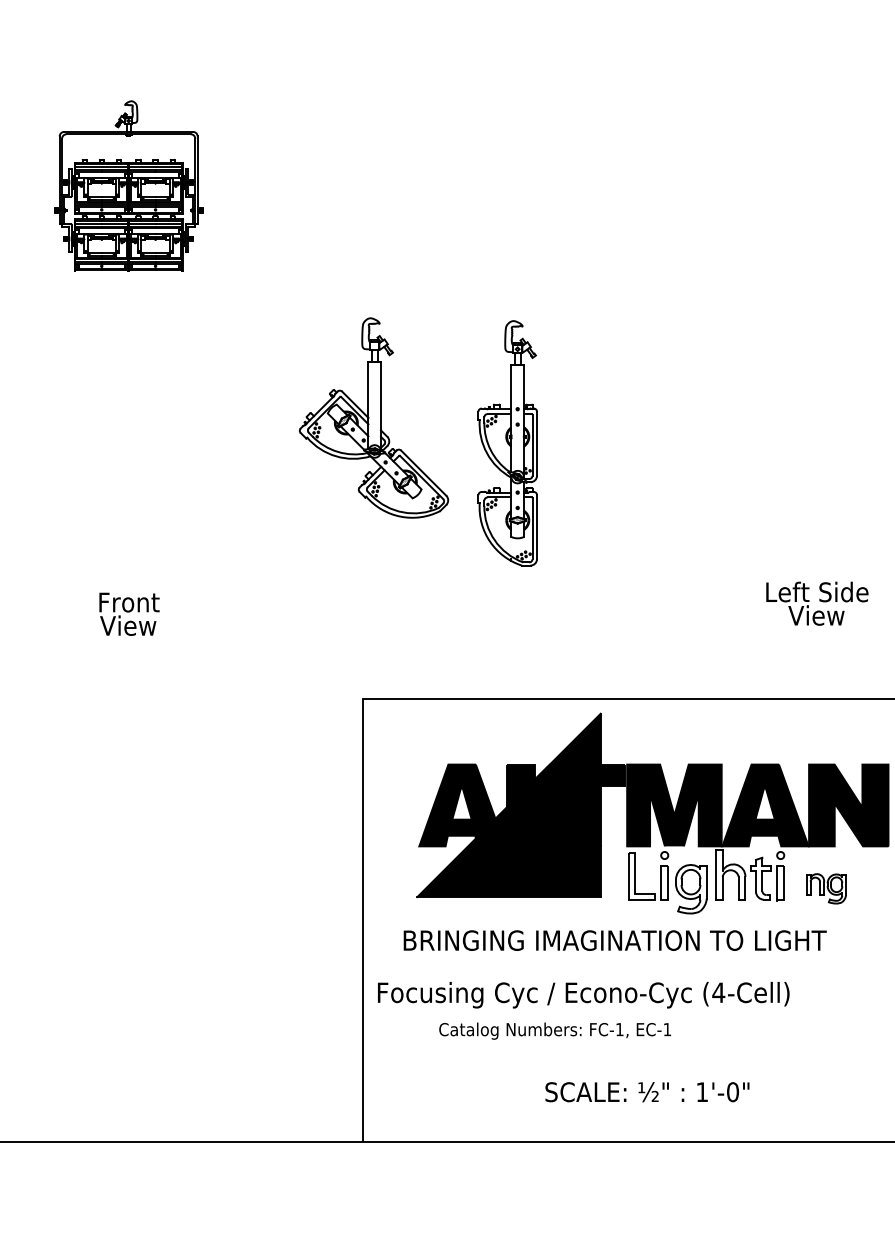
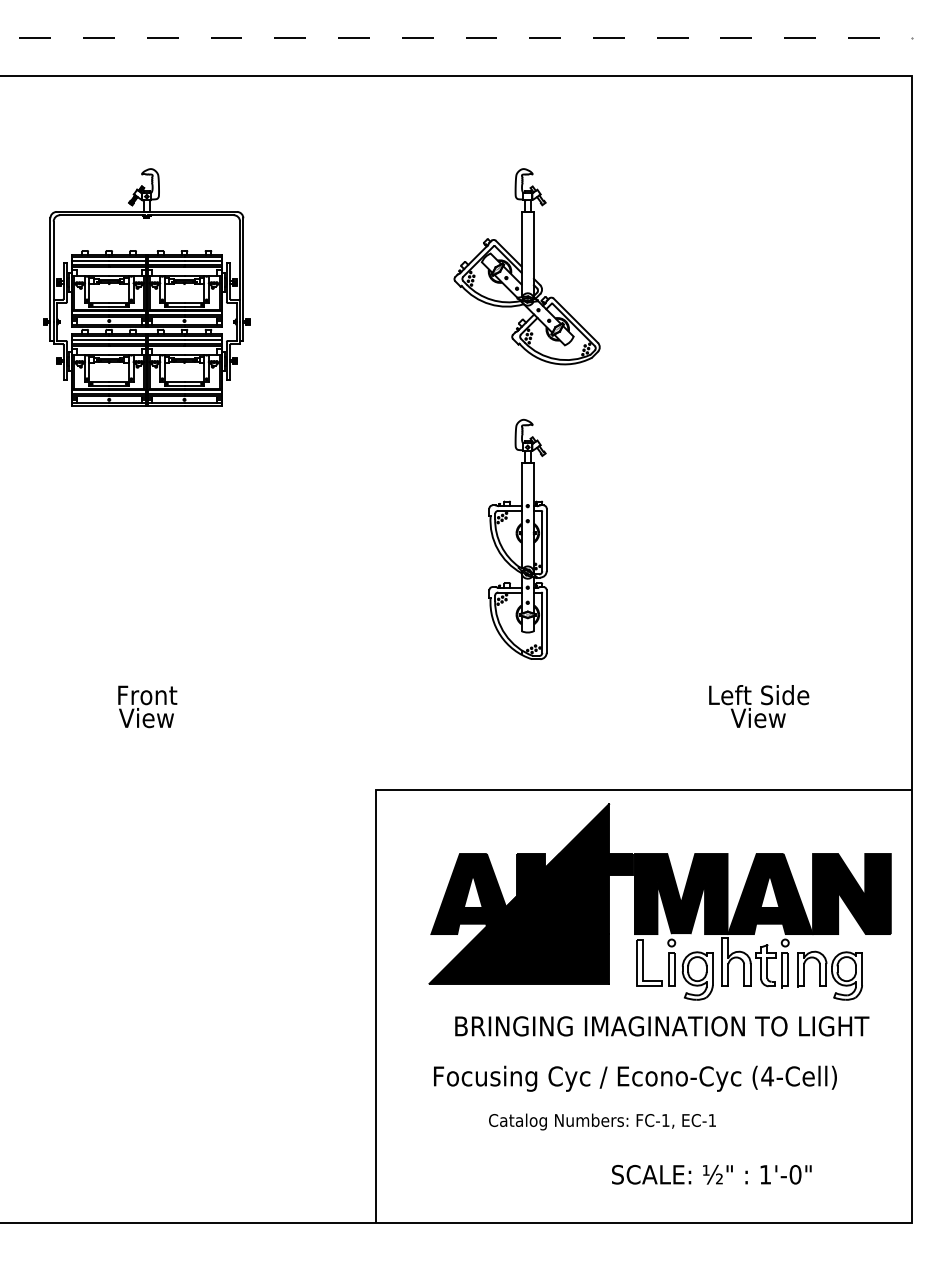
part: (128, 185) -> (146, 287), size x1.43
part: (373, 417) -> (526, 266), moved
text: (817, 603) -> (759, 706), moved
part: (825, 888) -> (829, 975), size x1.67
text: (615, 940) -> (662, 1026), moved
text: (583, 994) -> (635, 1078), moved
text: (555, 1030) -> (602, 1121), moved
text: (647, 1091) -> (711, 1174), moved

